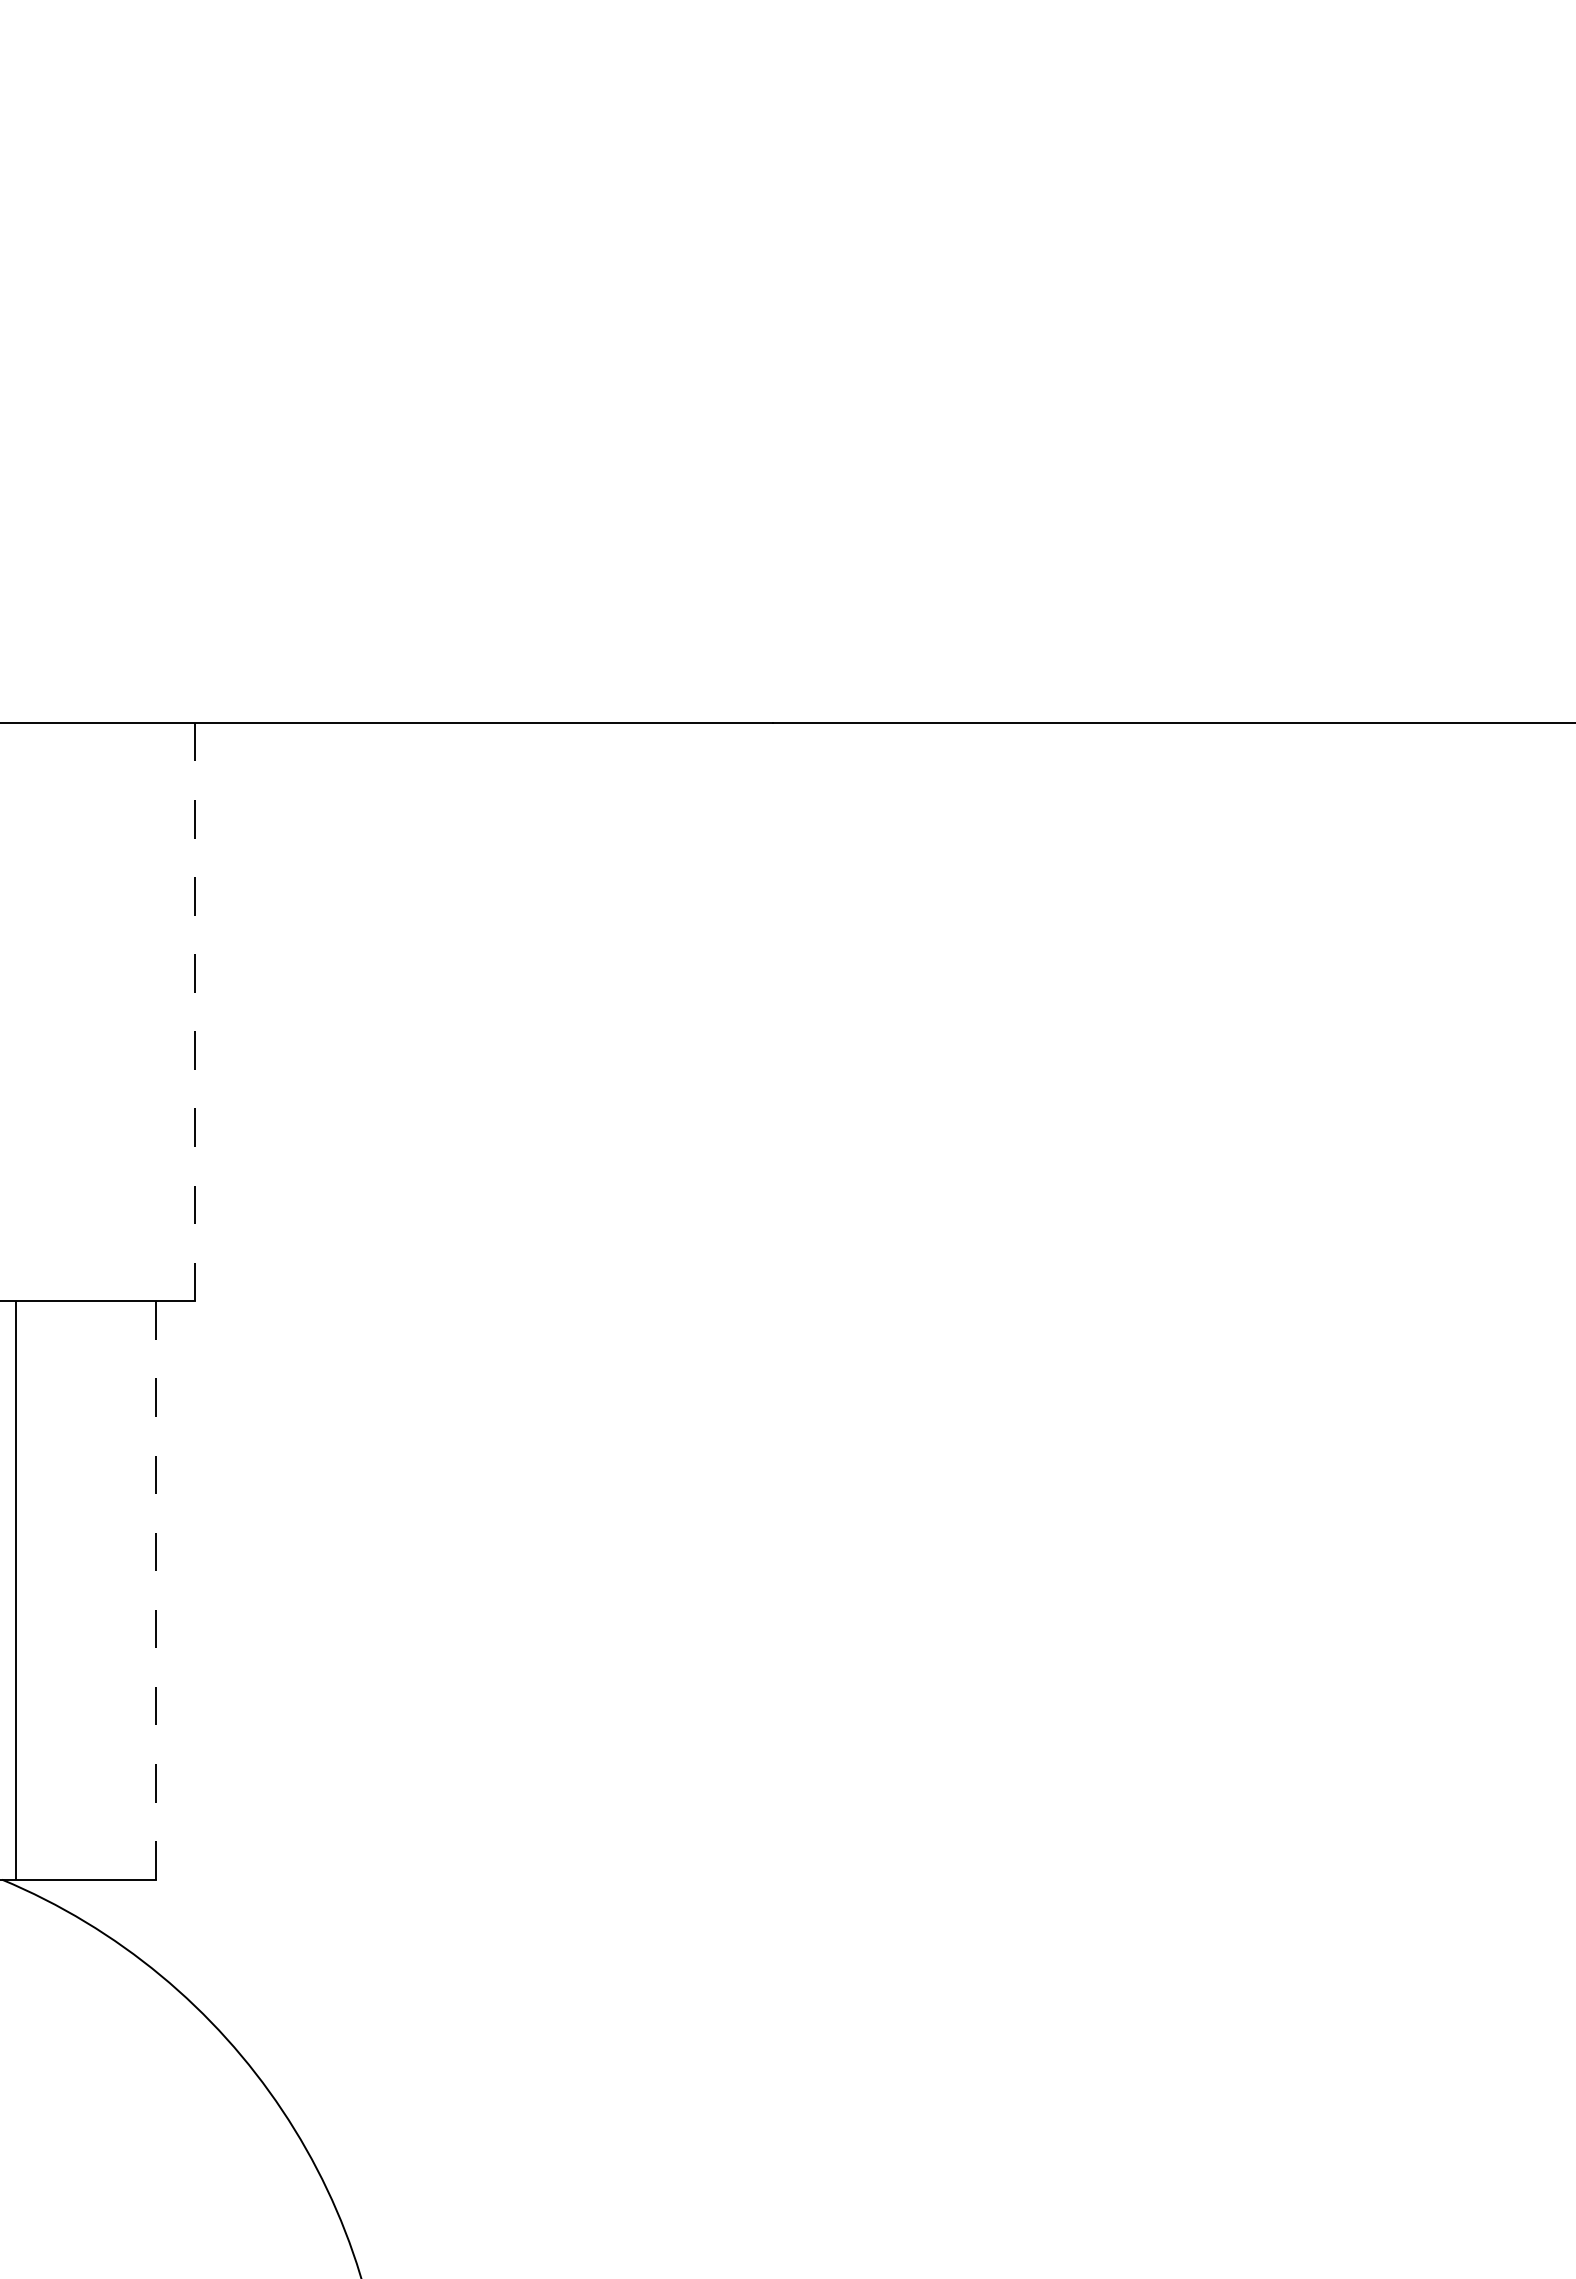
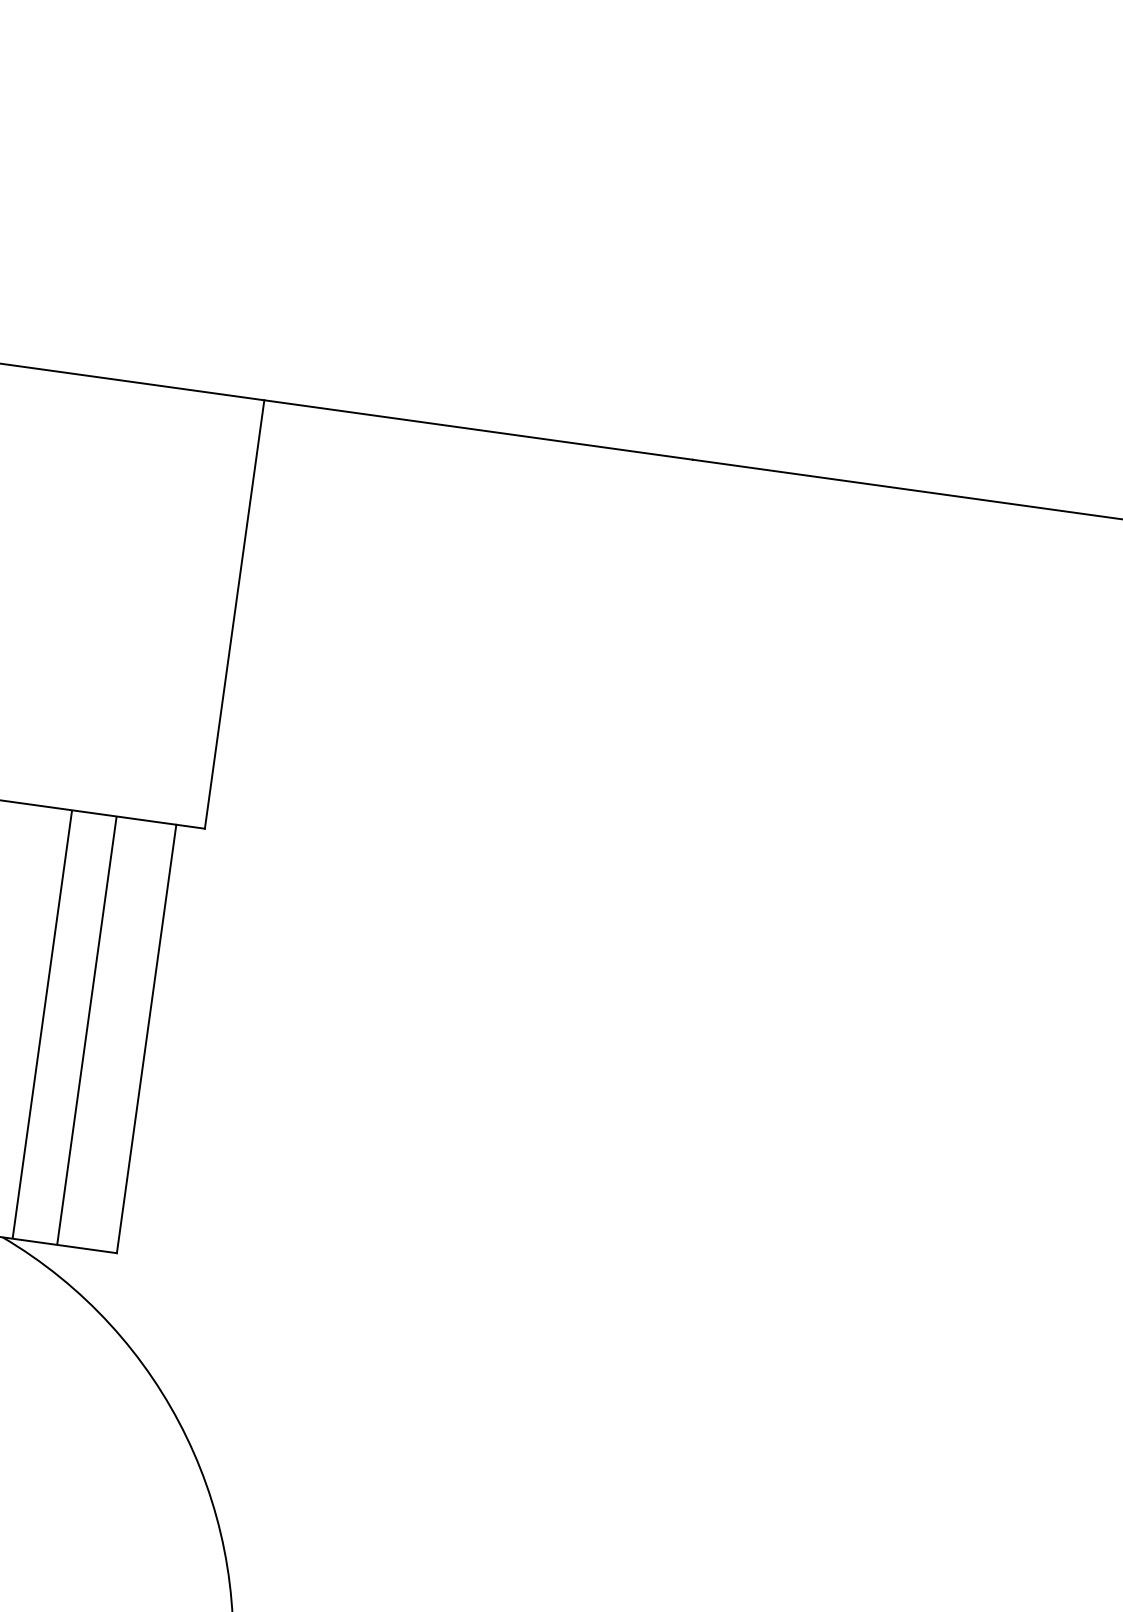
line: (194, 1012) -> (234, 614), dashed -> solid
line: (156, 1589) -> (146, 1038), dashed -> solid
line: (75, 1590) -> (86, 1030), added

